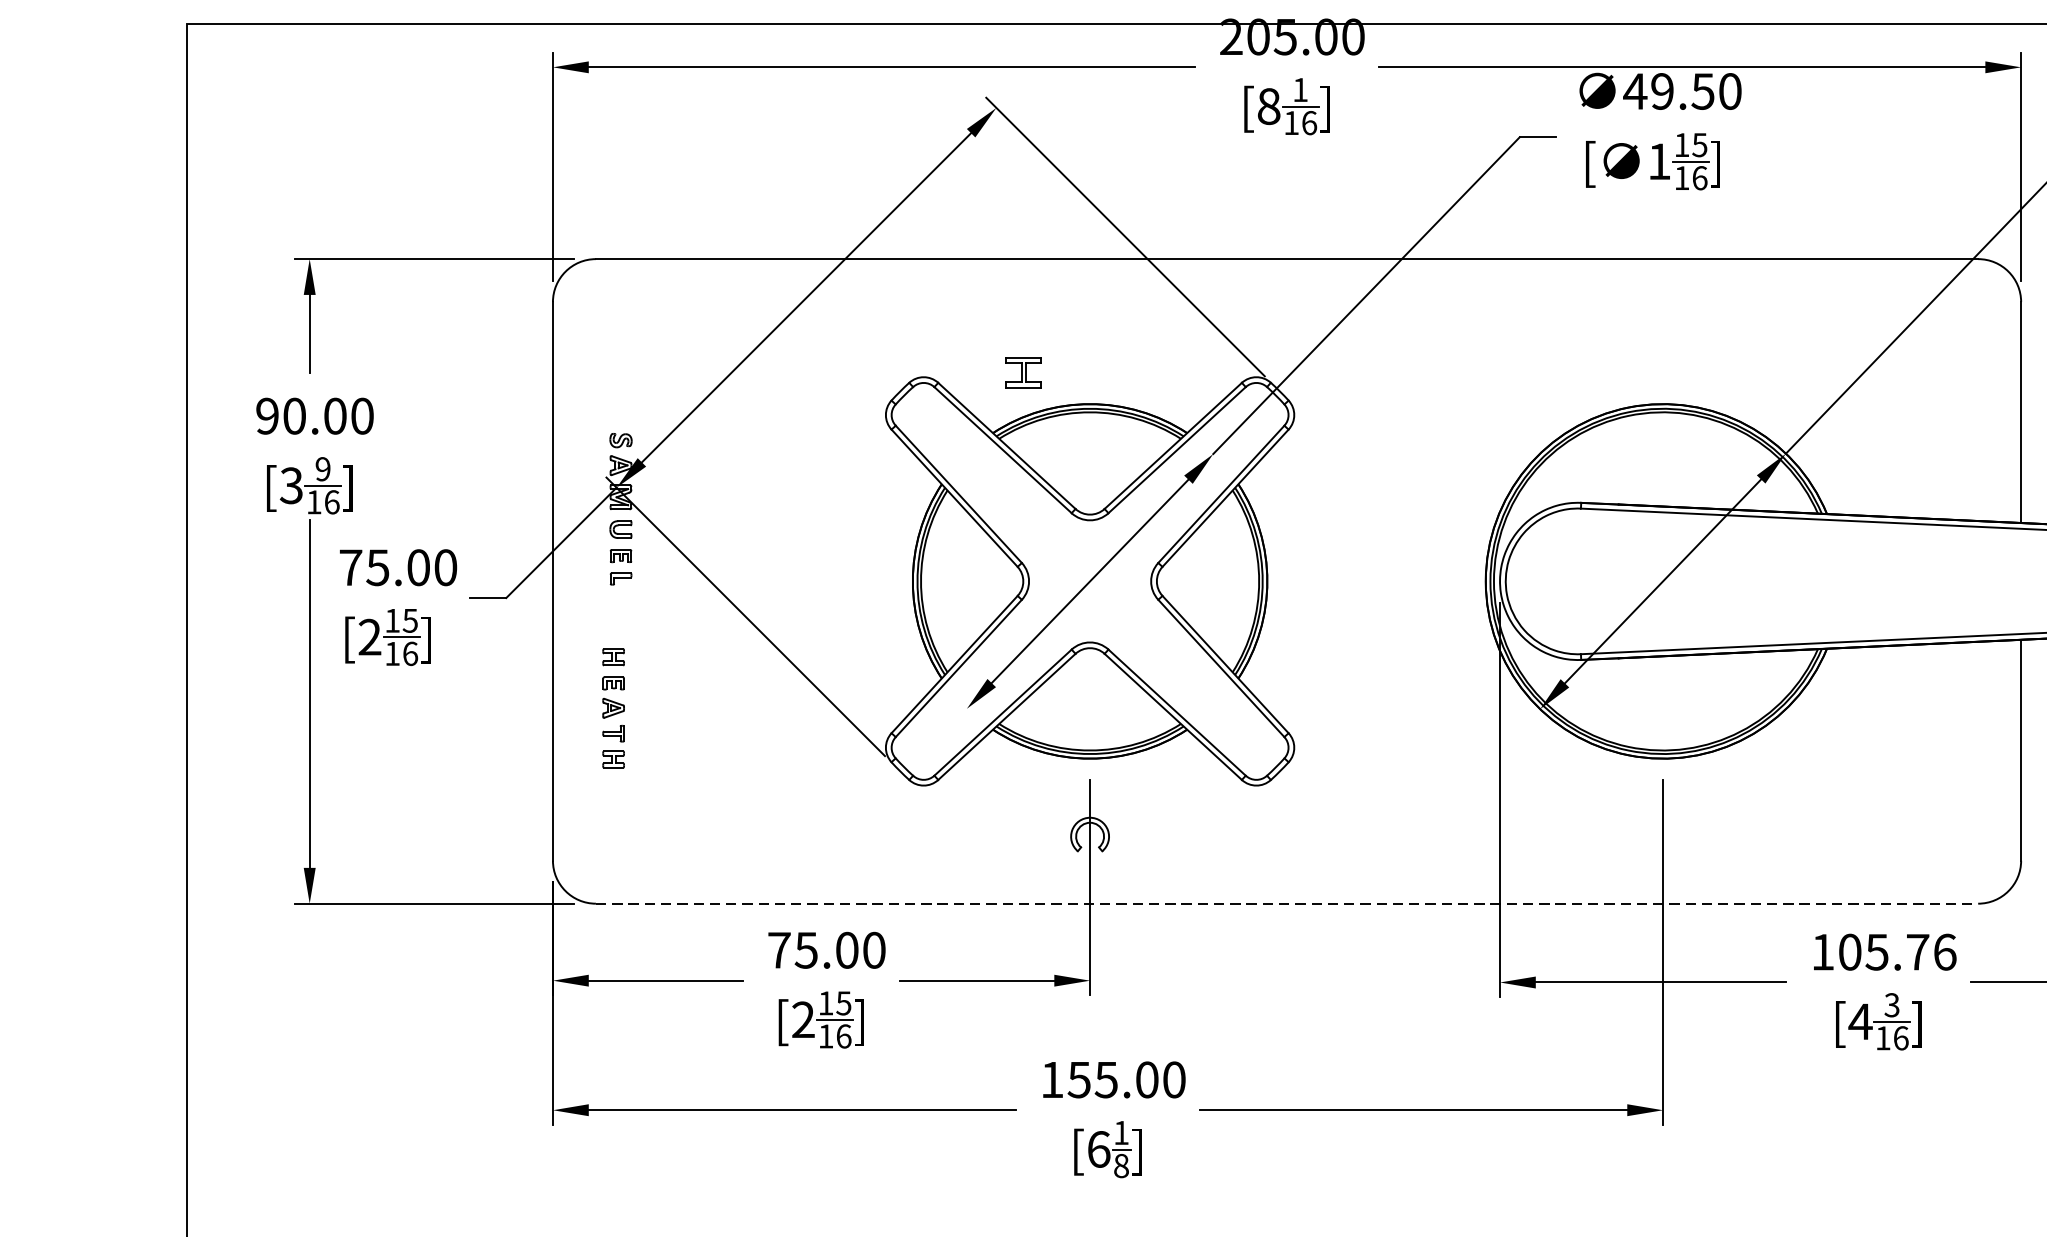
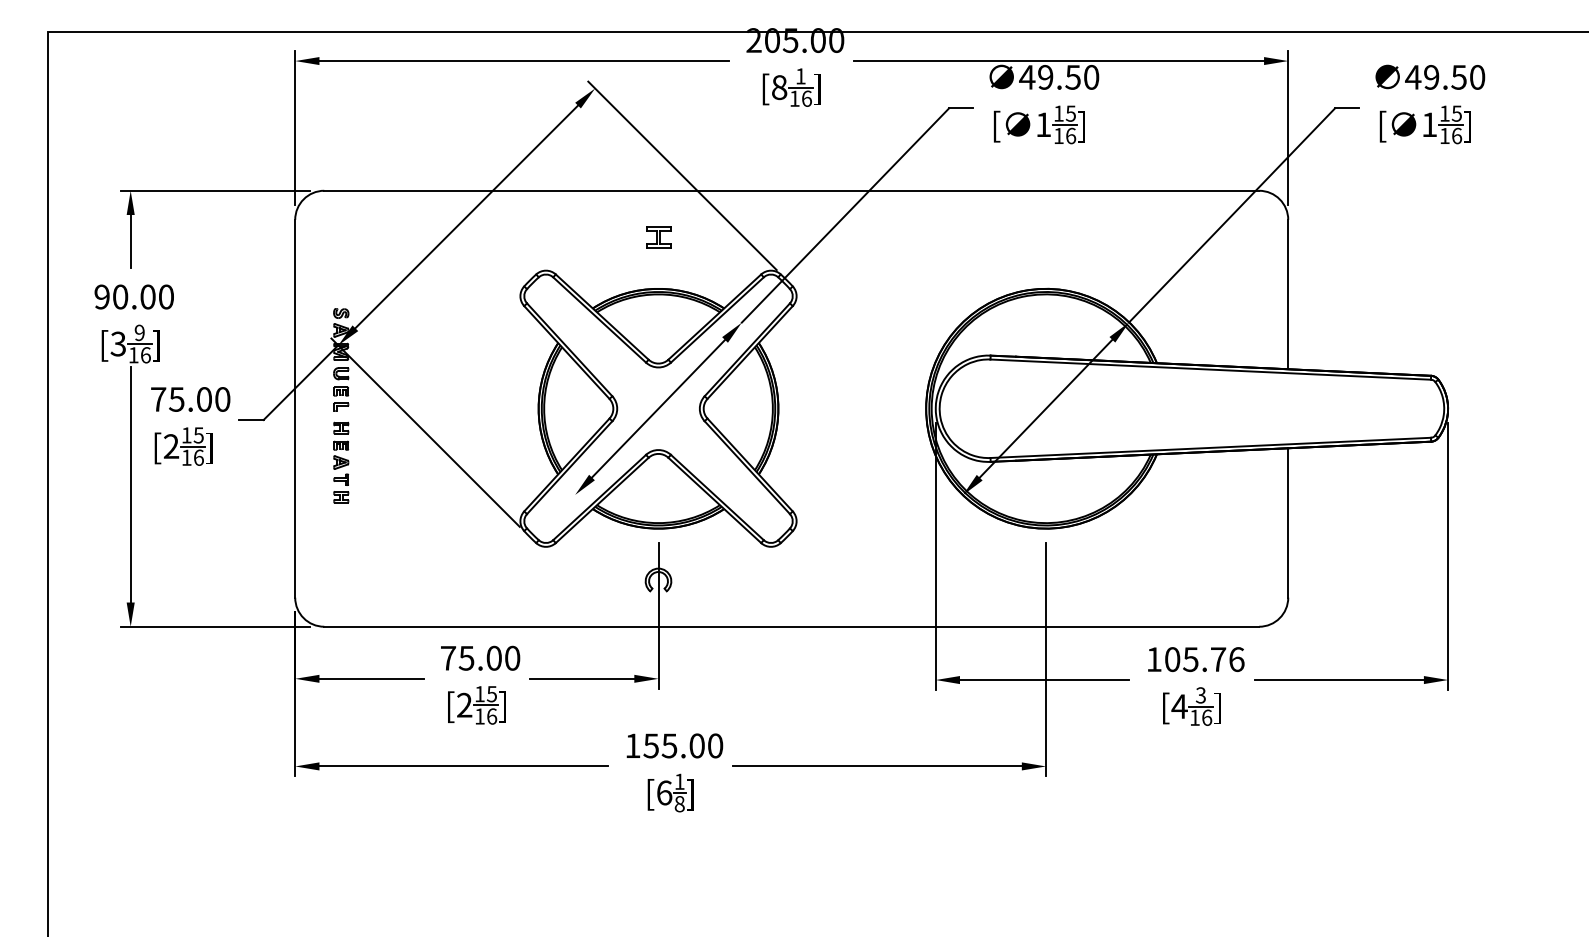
part: (1023, 372) -> (658, 237), moved
part: (613, 708) -> (341, 462), moved
line: (1288, 903) -> (792, 626), dashed -> solid

